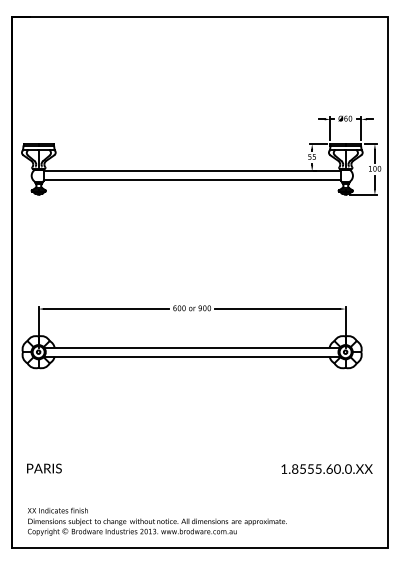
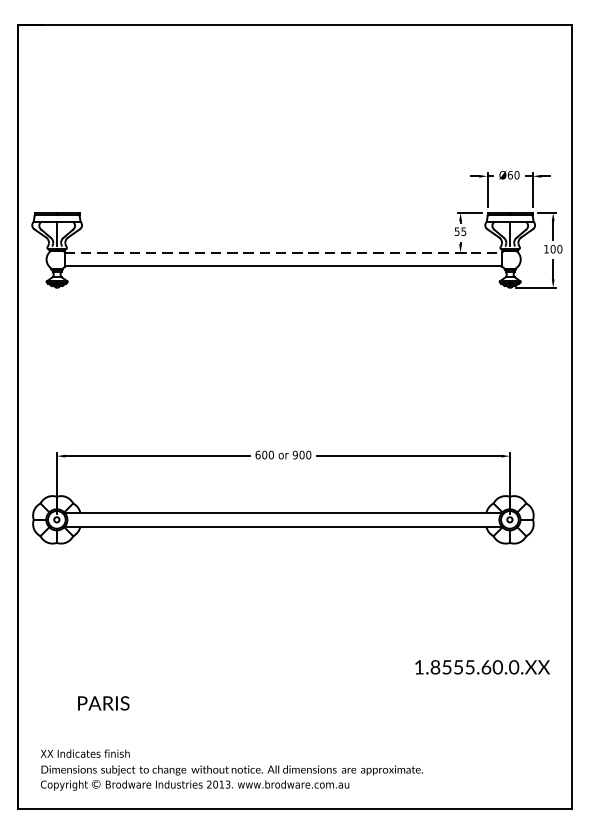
line: (192, 171) -> (283, 253), solid -> dashed
text: (44, 468) -> (103, 703), moved
text: (326, 468) -> (481, 666), moved

